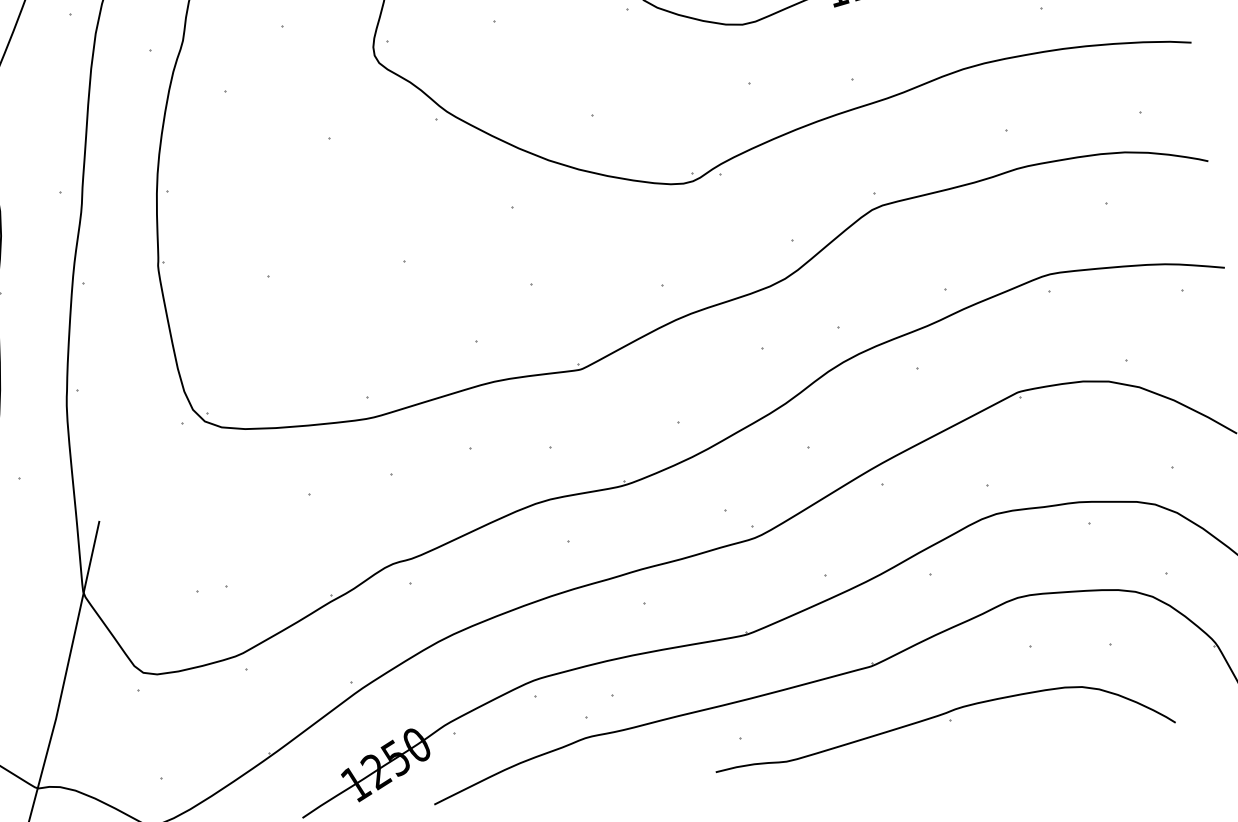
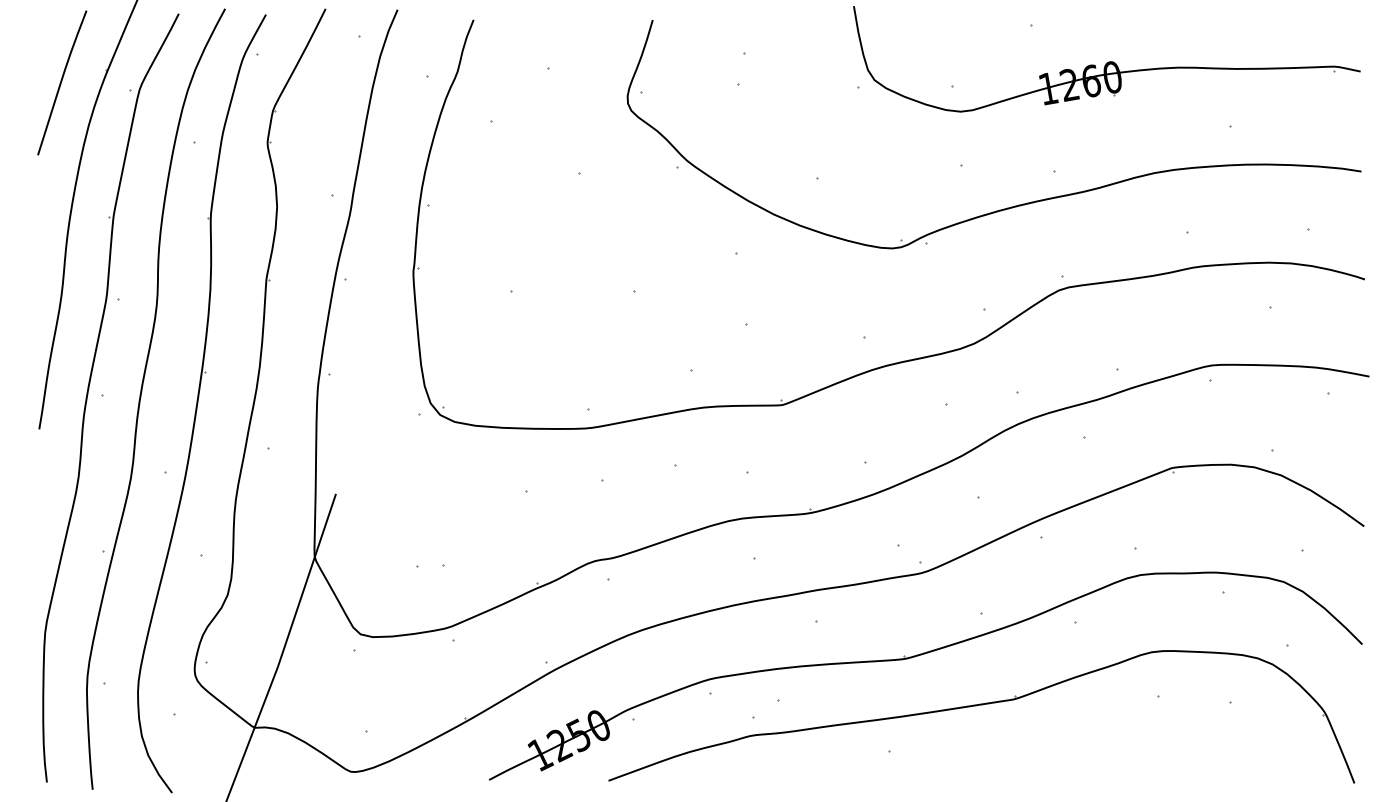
part: (949, 720) -> (1078, 755), removed

